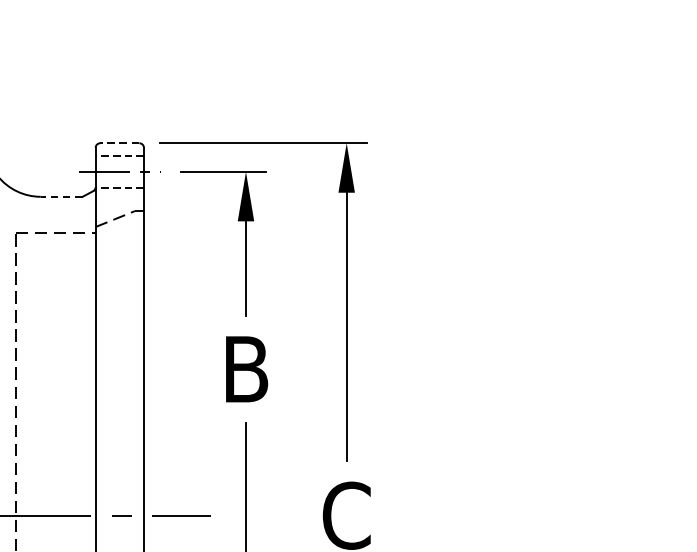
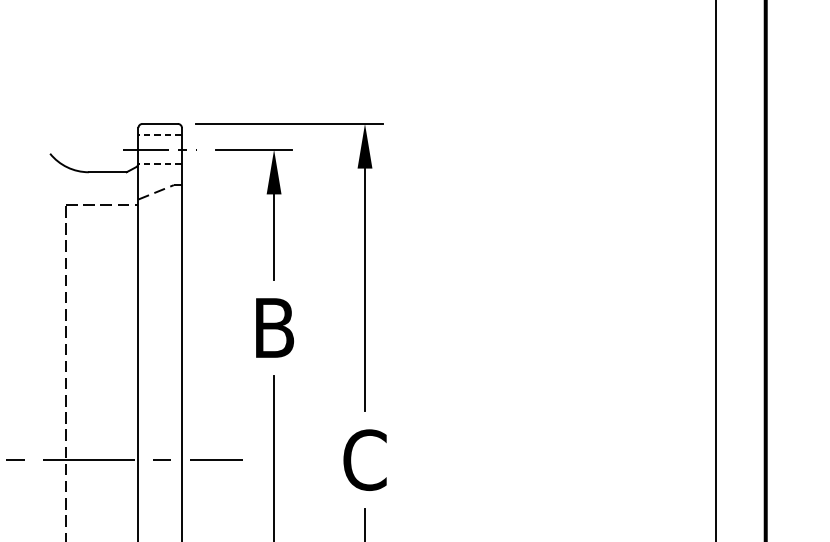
line: (120, 142) -> (160, 123), dashed -> solid
line: (61, 197) -> (107, 172), dashed -> solid

